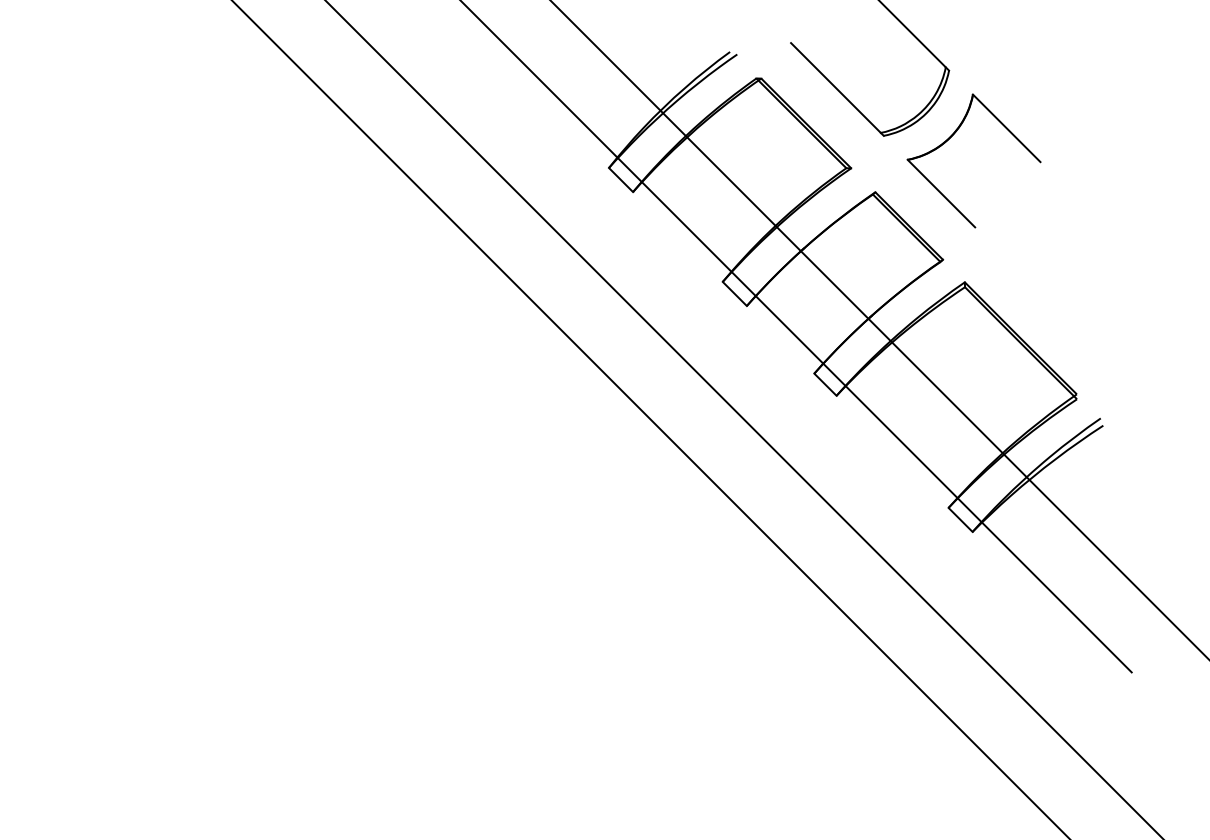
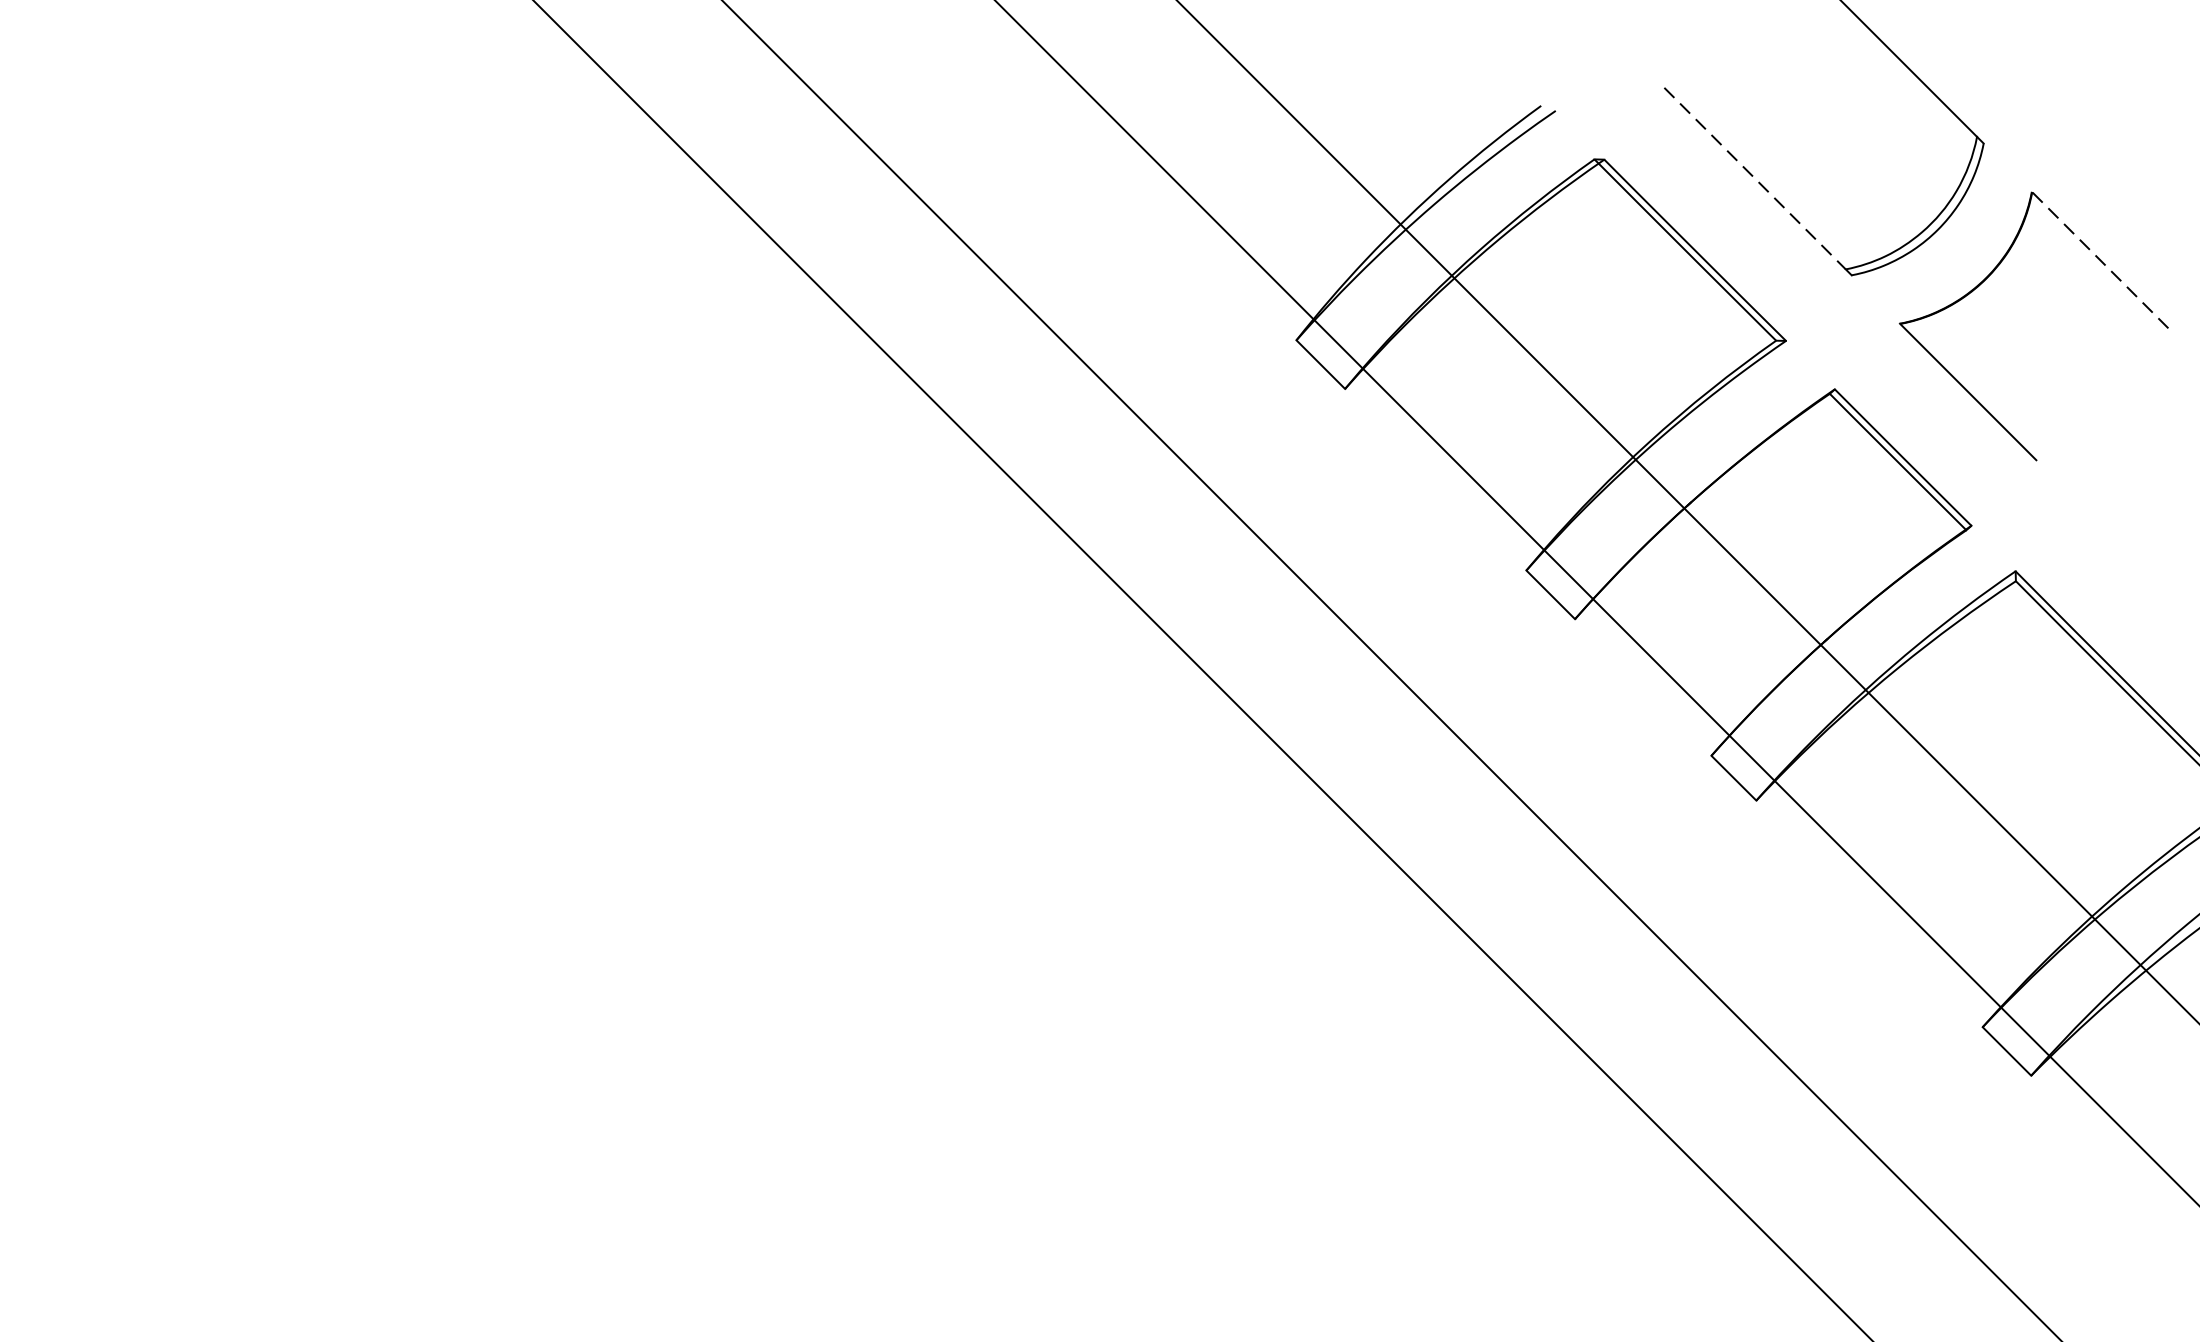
line: (835, 88) -> (1754, 179), solid -> dashed
line: (1006, 128) -> (2099, 260), solid -> dashed

